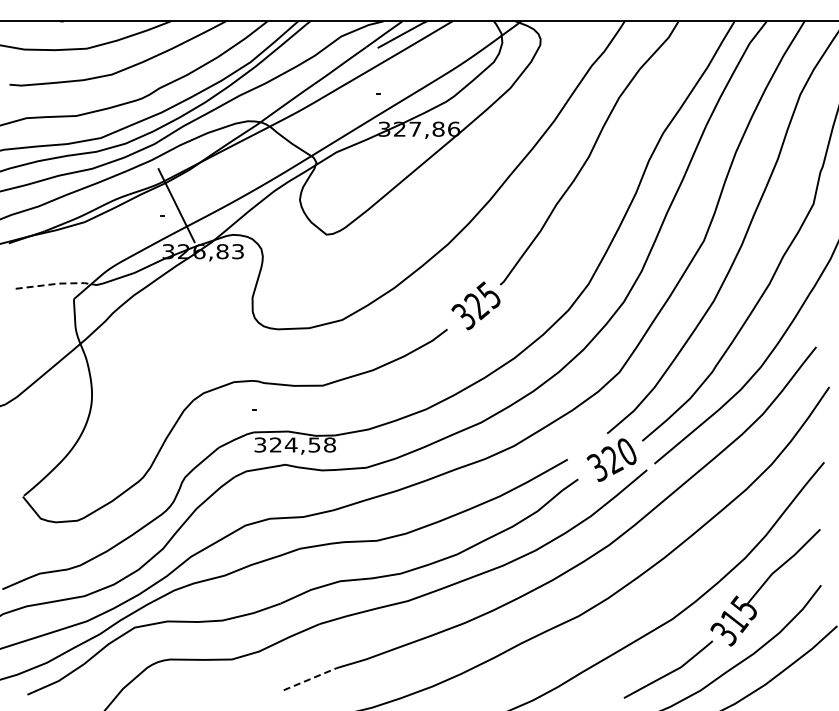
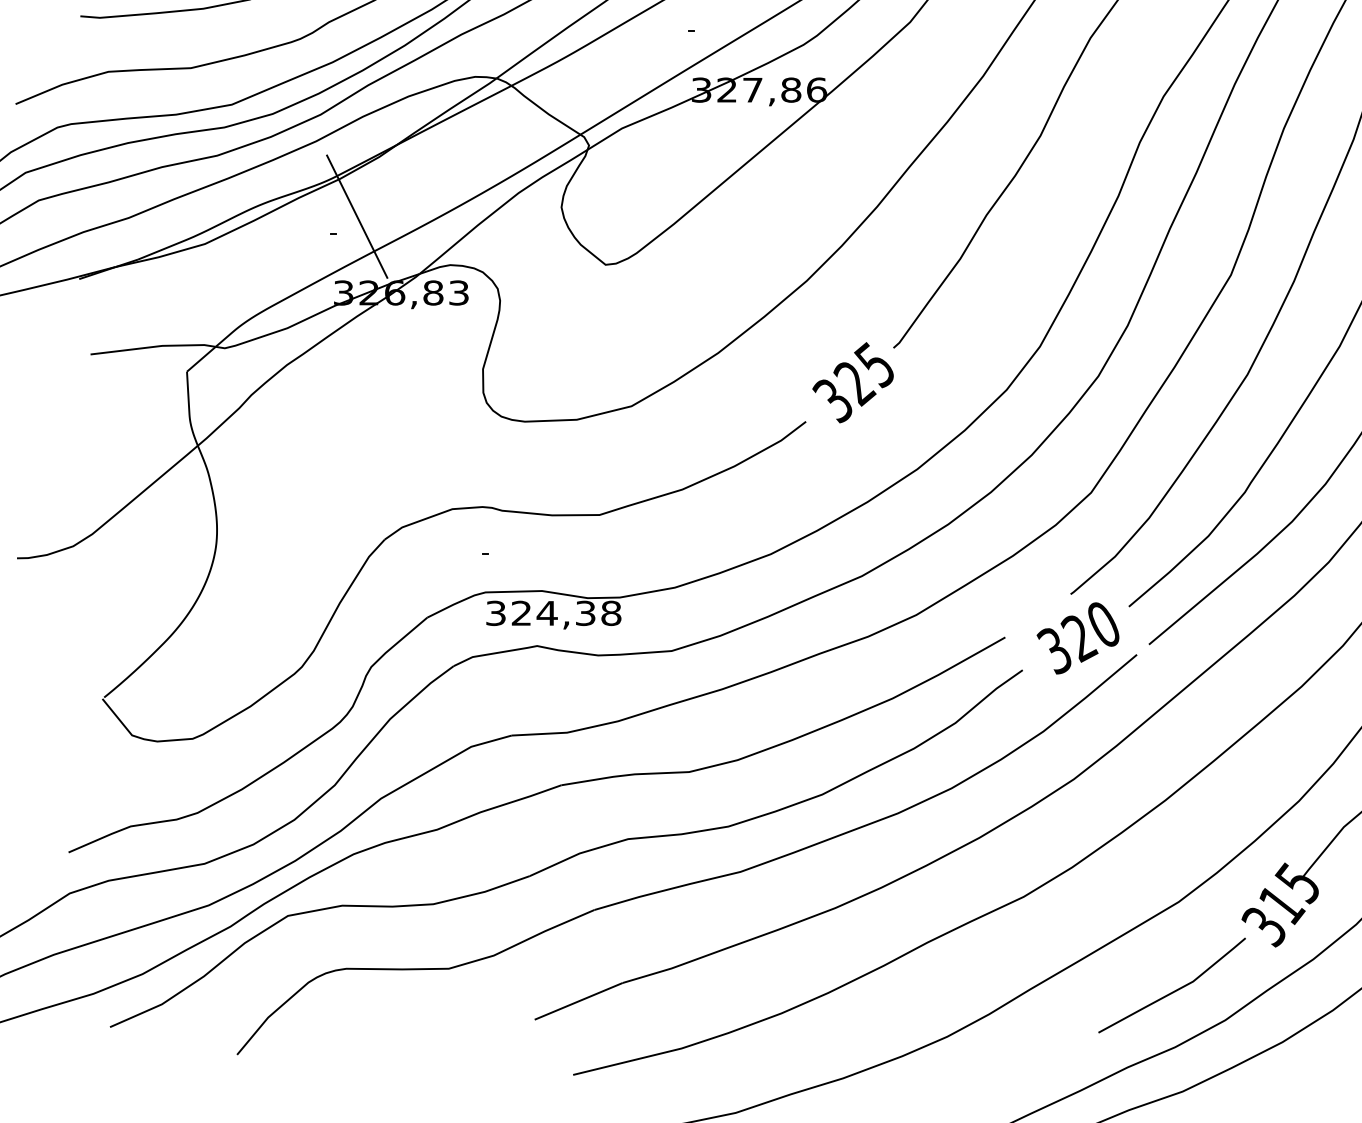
line: (55, 284) -> (156, 347), dashed -> solid
text: (314, 444) -> (585, 612), 324,58 -> 324,38
line: (310, 679) -> (579, 1001), dashed -> solid

